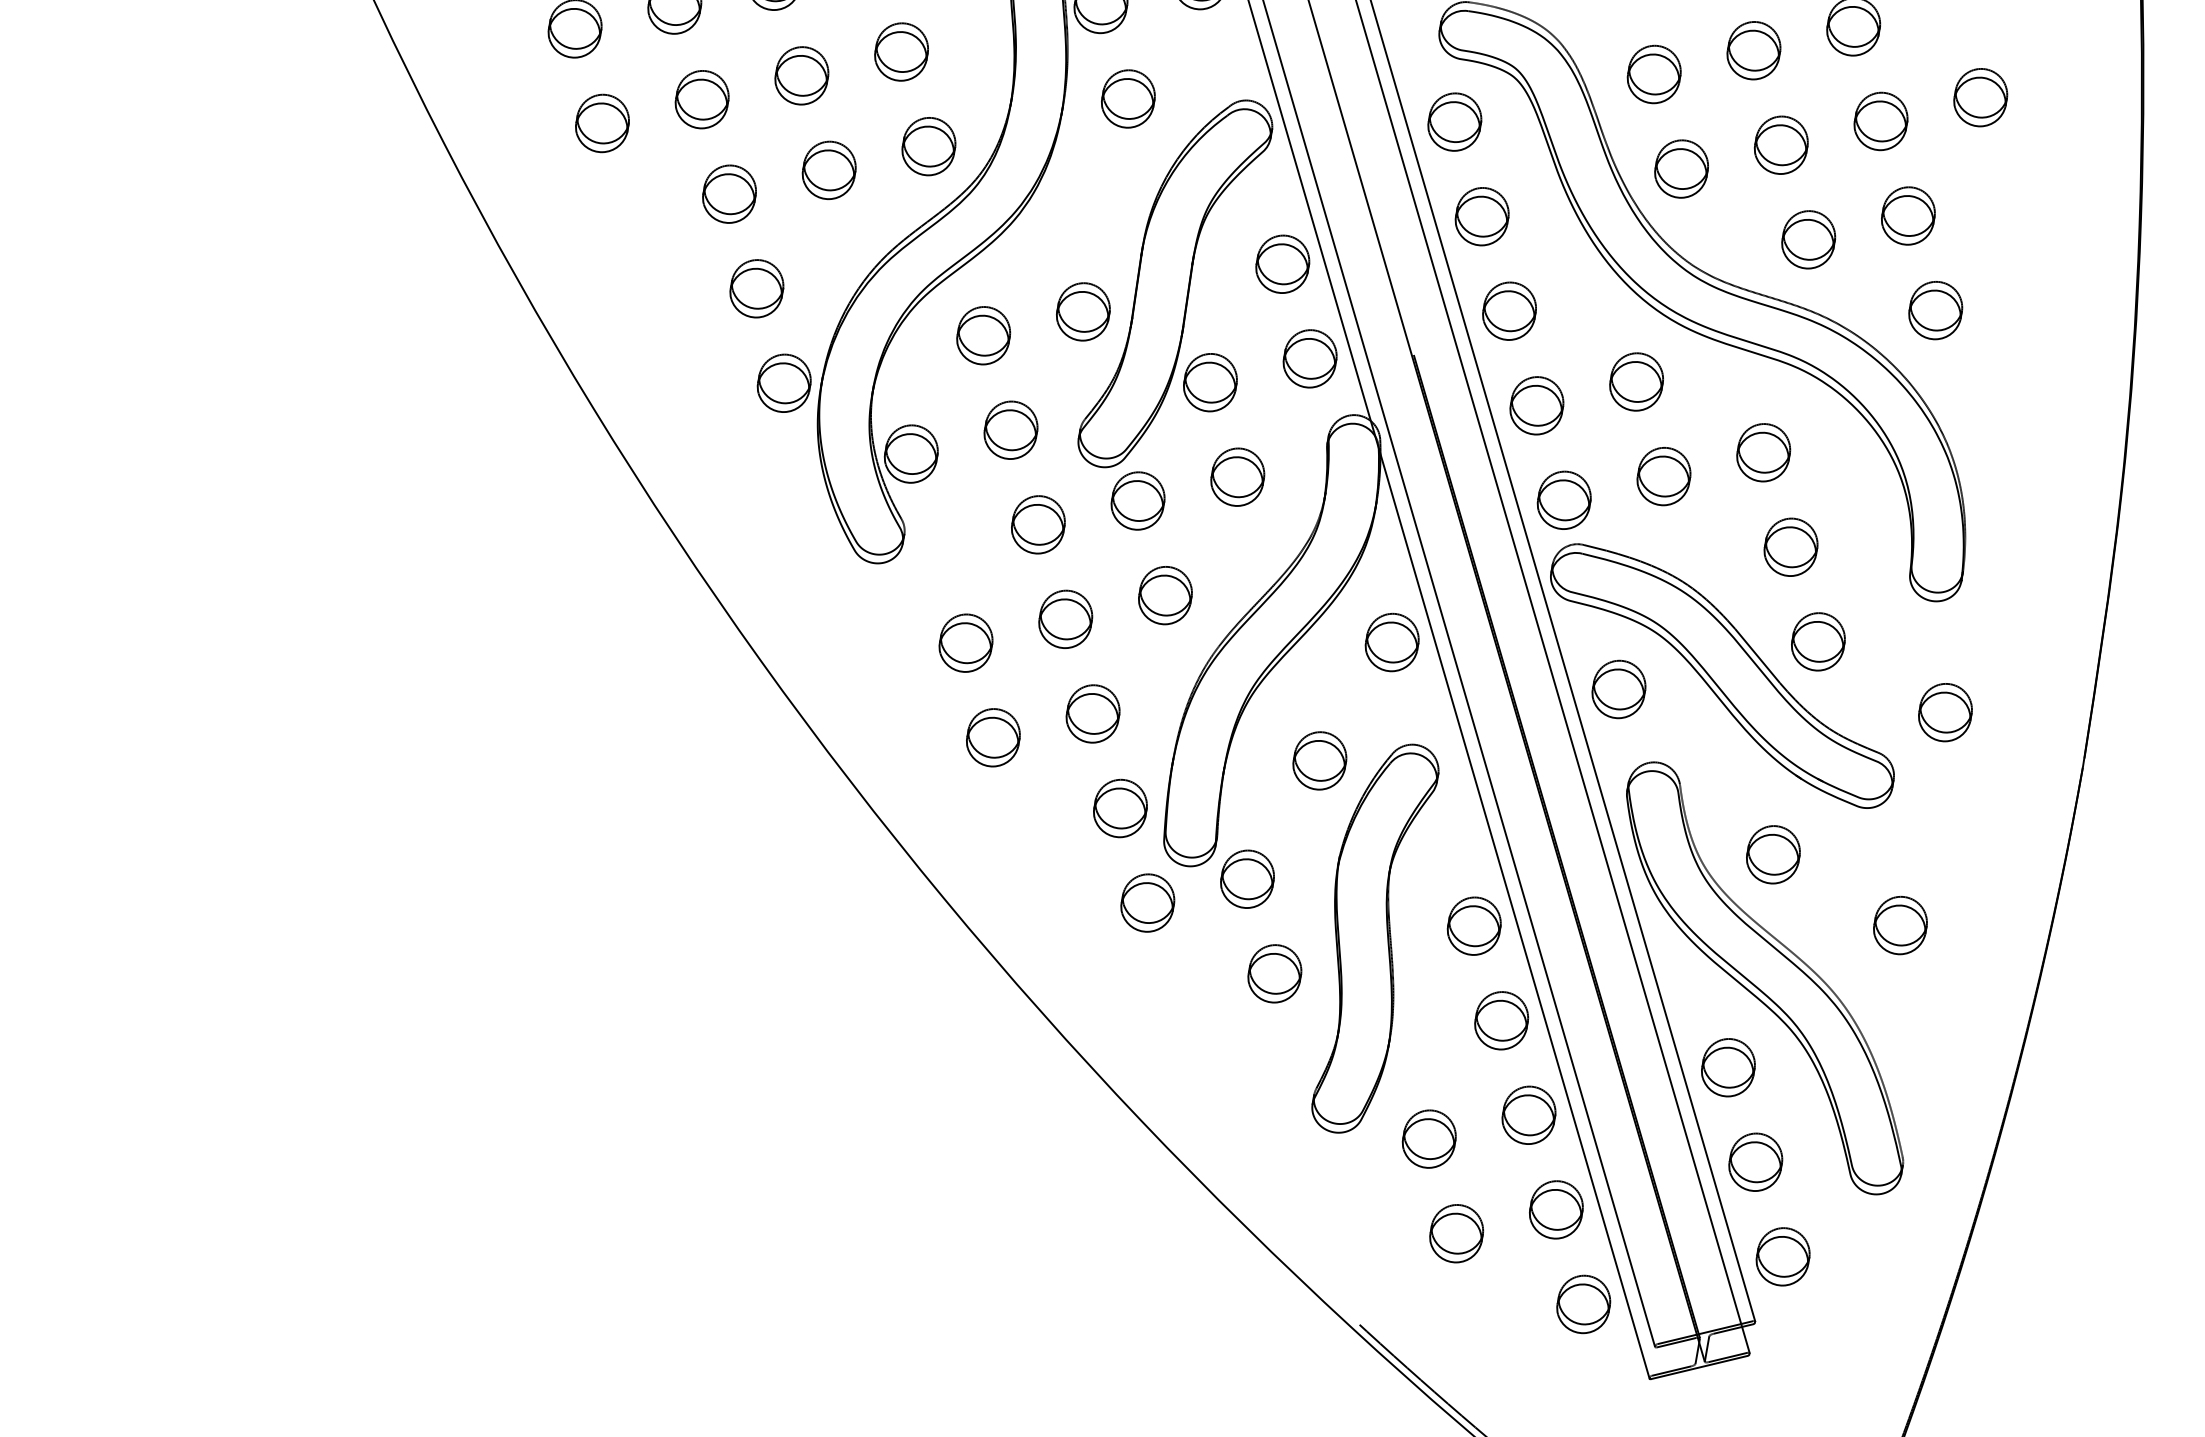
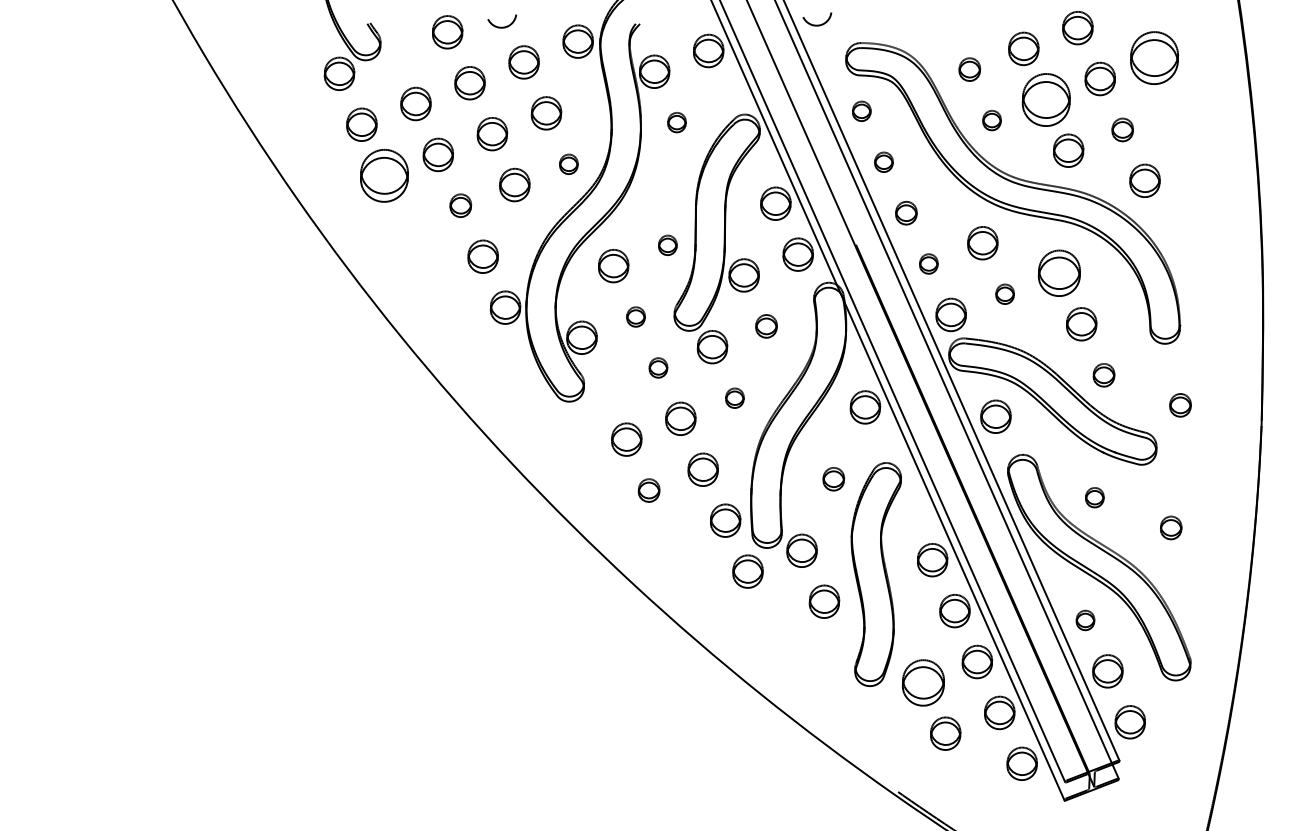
part: (1653, 74) -> (969, 69), size x0.7
part: (1979, 97) -> (1153, 58), size x1.6
part: (1127, 98) -> (676, 122), size x0.6
part: (601, 122) -> (383, 175), size x1.6
part: (1454, 122) -> (861, 111), size x0.6
part: (1780, 144) -> (1045, 99), size x1.6
part: (928, 146) -> (568, 164), size x0.6
part: (1680, 168) -> (991, 120), size x0.6
part: (729, 193) -> (460, 205), size x0.7
part: (1908, 215) -> (1122, 129), size x0.7
part: (1481, 217) -> (883, 162), size x0.6
part: (1509, 311) -> (906, 213), size x0.7
part: (1082, 312) -> (667, 245), size x0.6
part: (1536, 404) -> (928, 263), size x0.6
part: (1010, 429) -> (635, 316), size x0.6
part: (1762, 452) -> (1058, 273), size x1.4
part: (1662, 476) -> (1004, 294), size x0.6
part: (1237, 477) -> (766, 326), size x0.7
part: (1038, 524) -> (658, 367), size x0.6
part: (1164, 596) -> (734, 398), size x0.6
part: (1817, 642) -> (1103, 375), size x0.7
part: (1945, 712) -> (1180, 405), size x0.7
part: (992, 737) -> (648, 490), size x0.7
part: (1319, 761) -> (833, 479), size x0.7
part: (1773, 854) -> (1094, 497), size x0.6
part: (1899, 924) -> (1170, 527), size x0.7
part: (1728, 1067) -> (1085, 620), size x0.6
part: (1428, 1138) -> (922, 682), size x1.4

